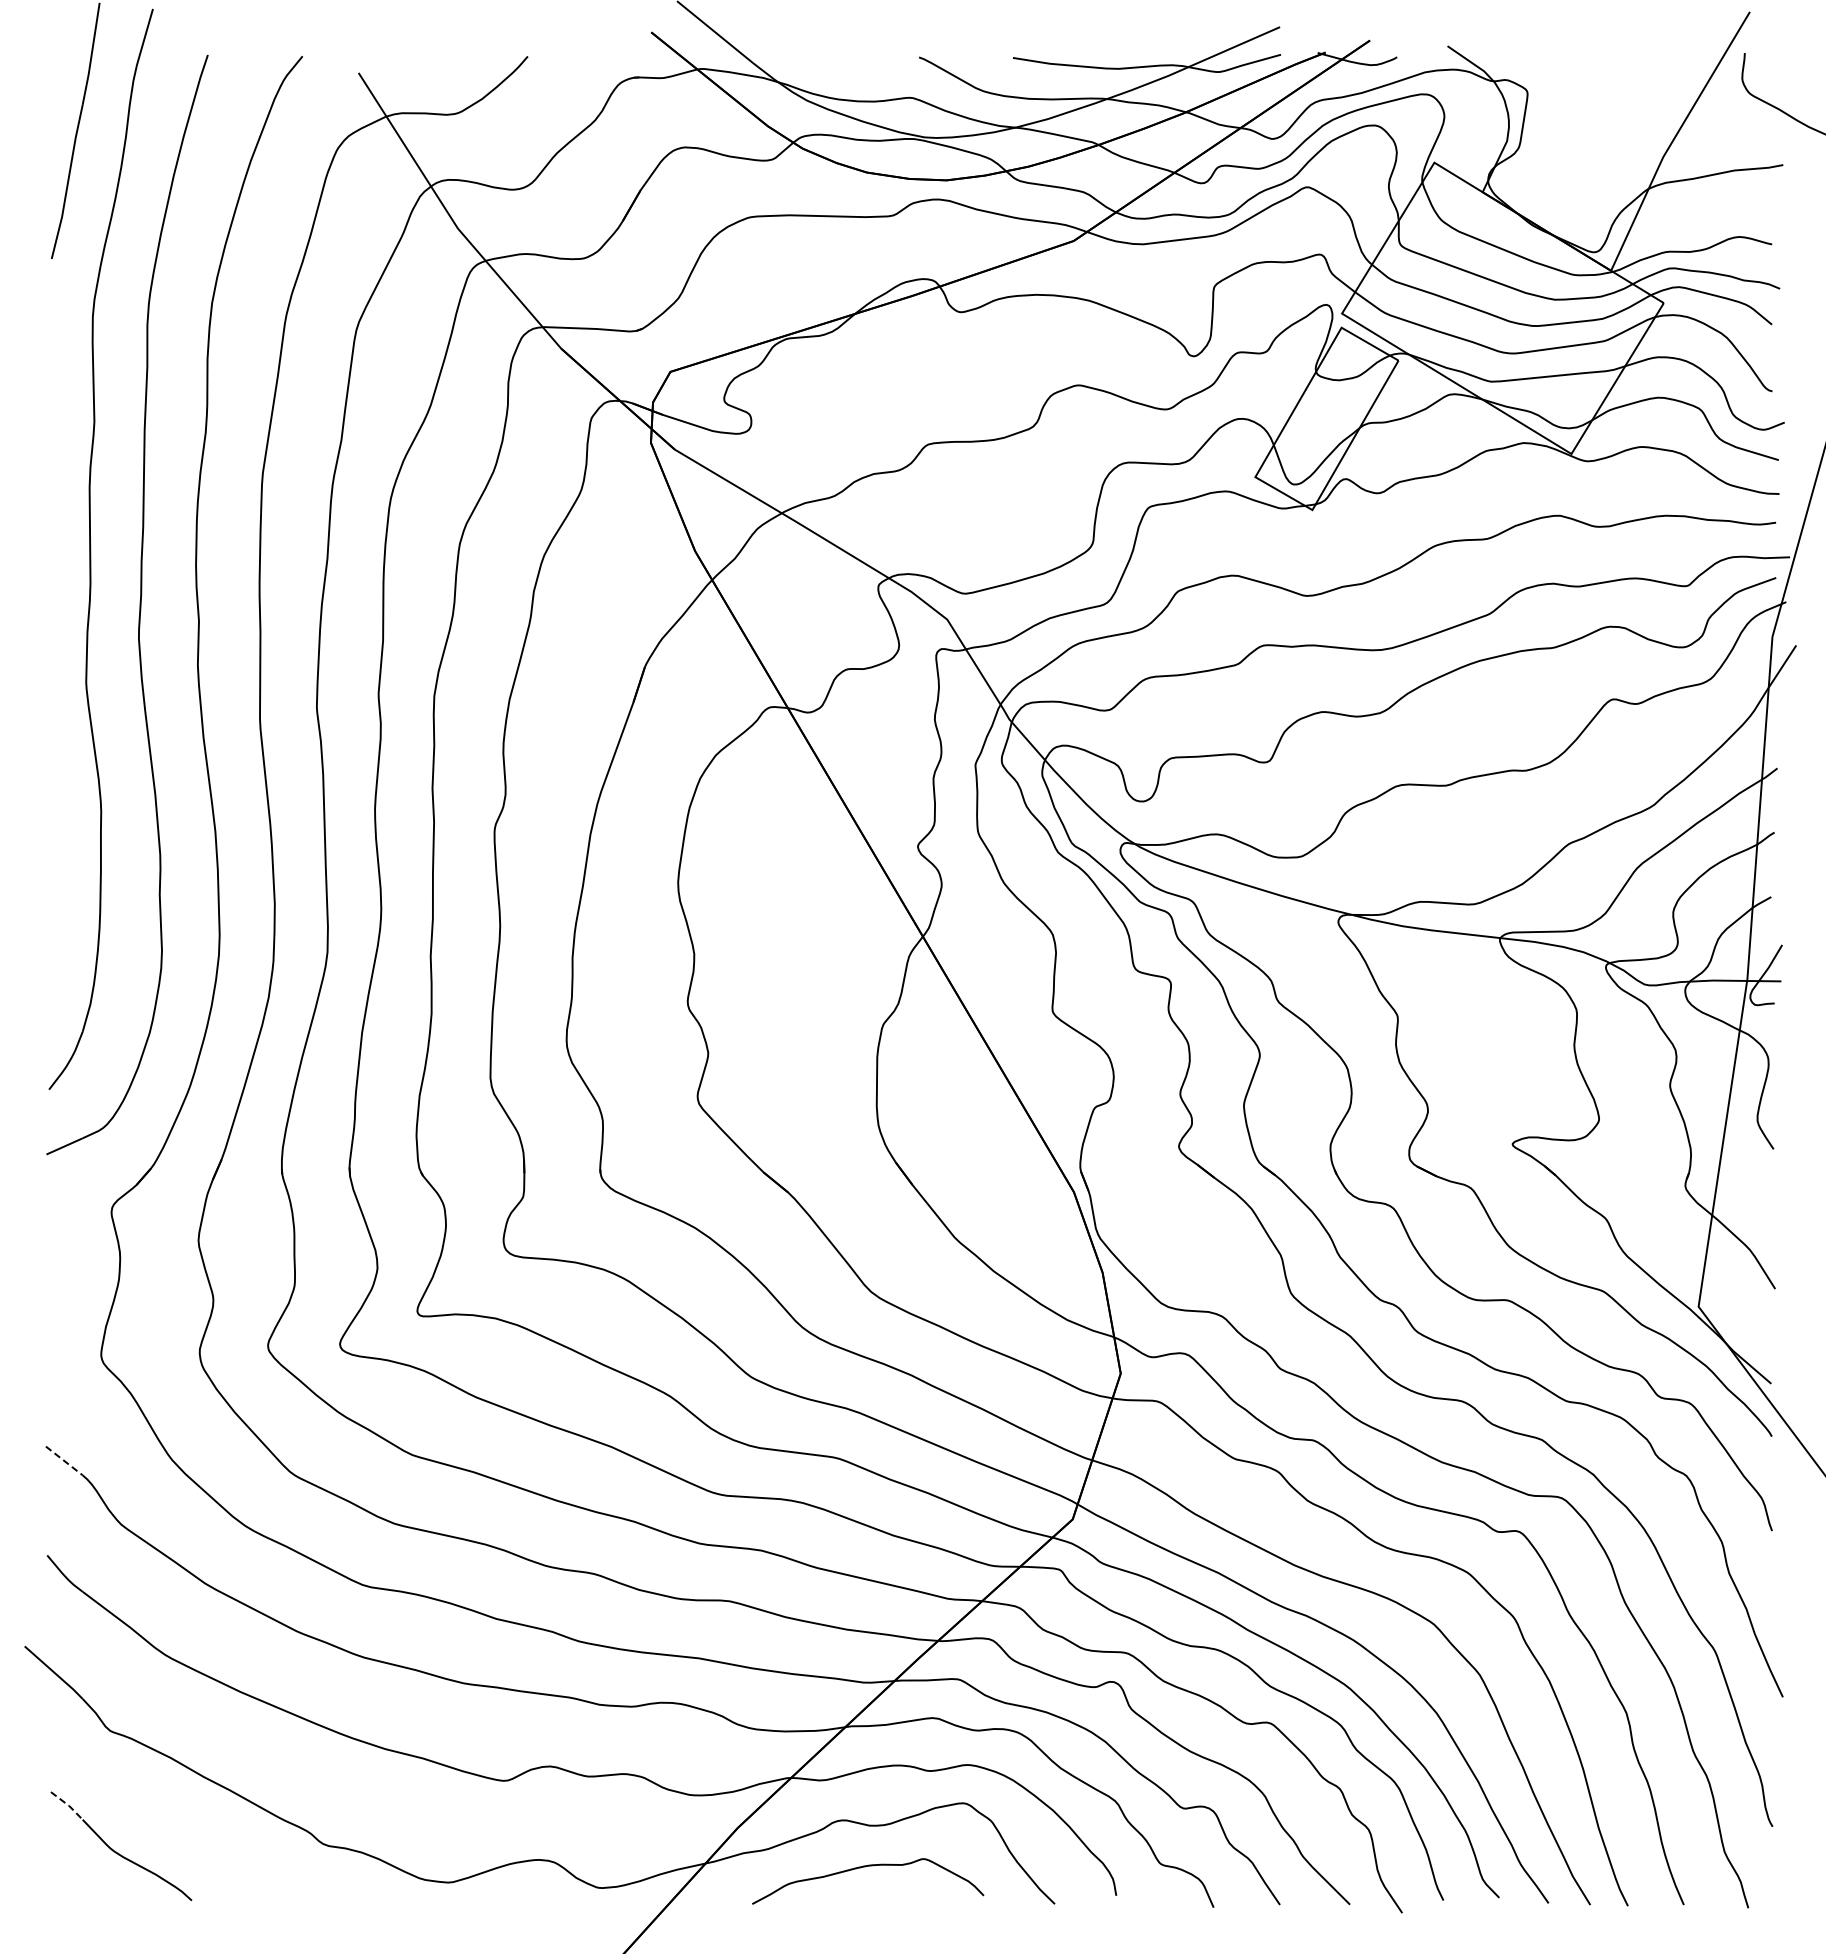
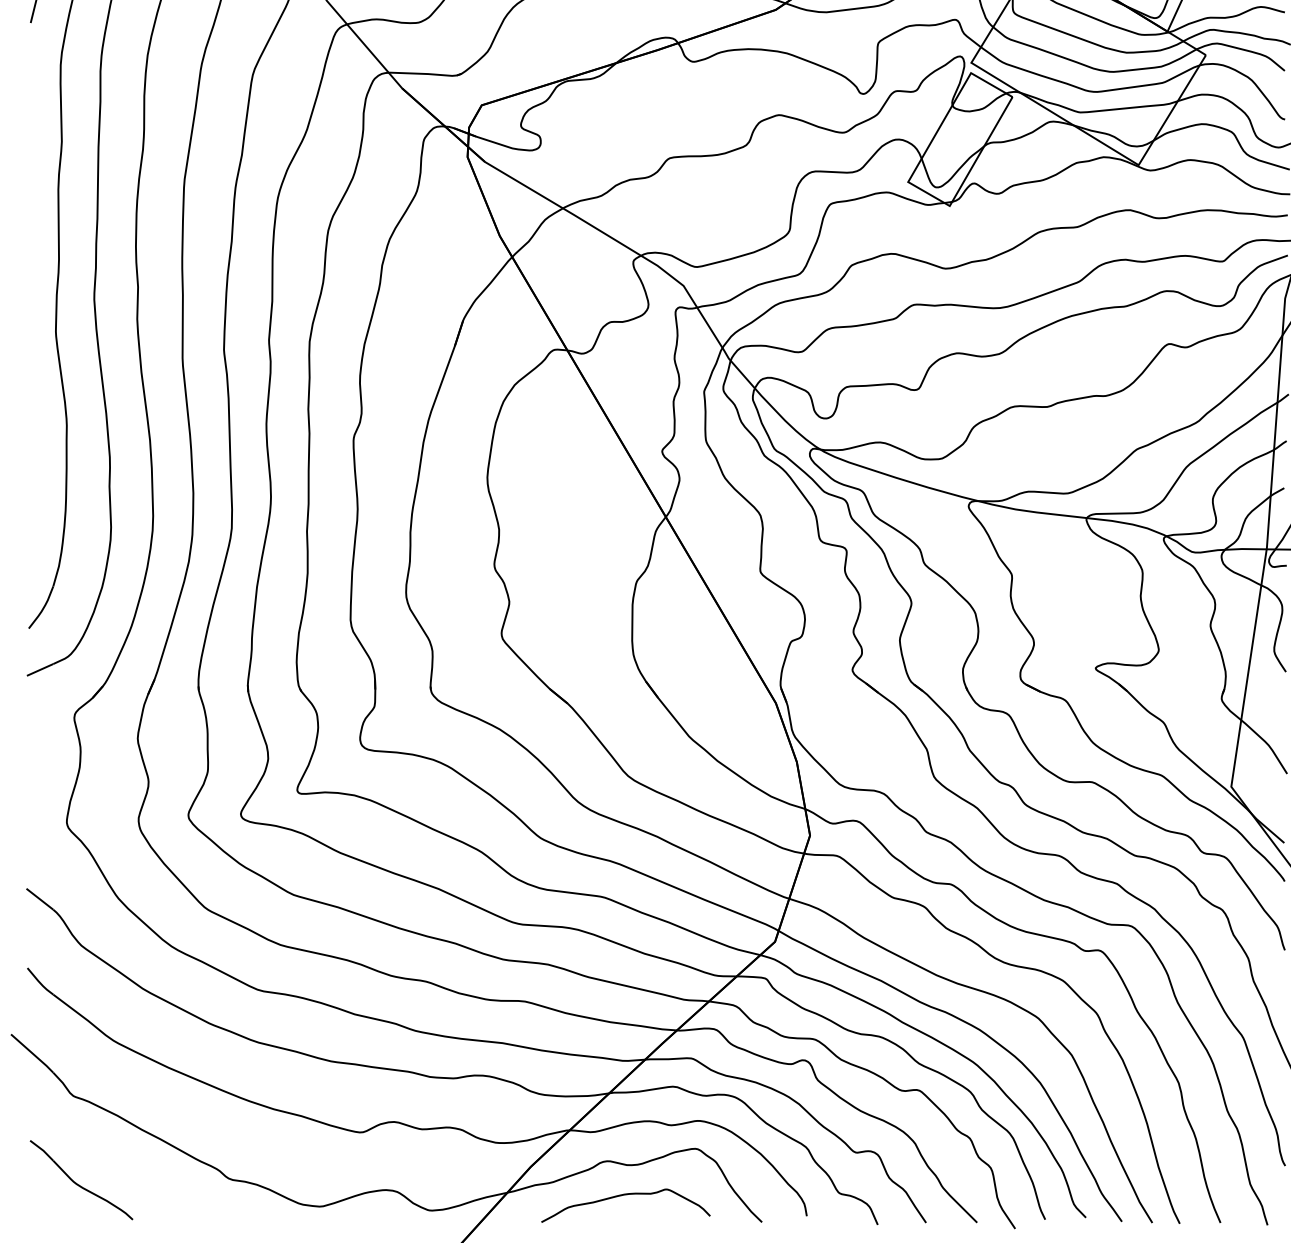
line: (64, 1461) -> (40, 899), dashed -> solid
line: (68, 1805) -> (42, 1150), dashed -> solid

